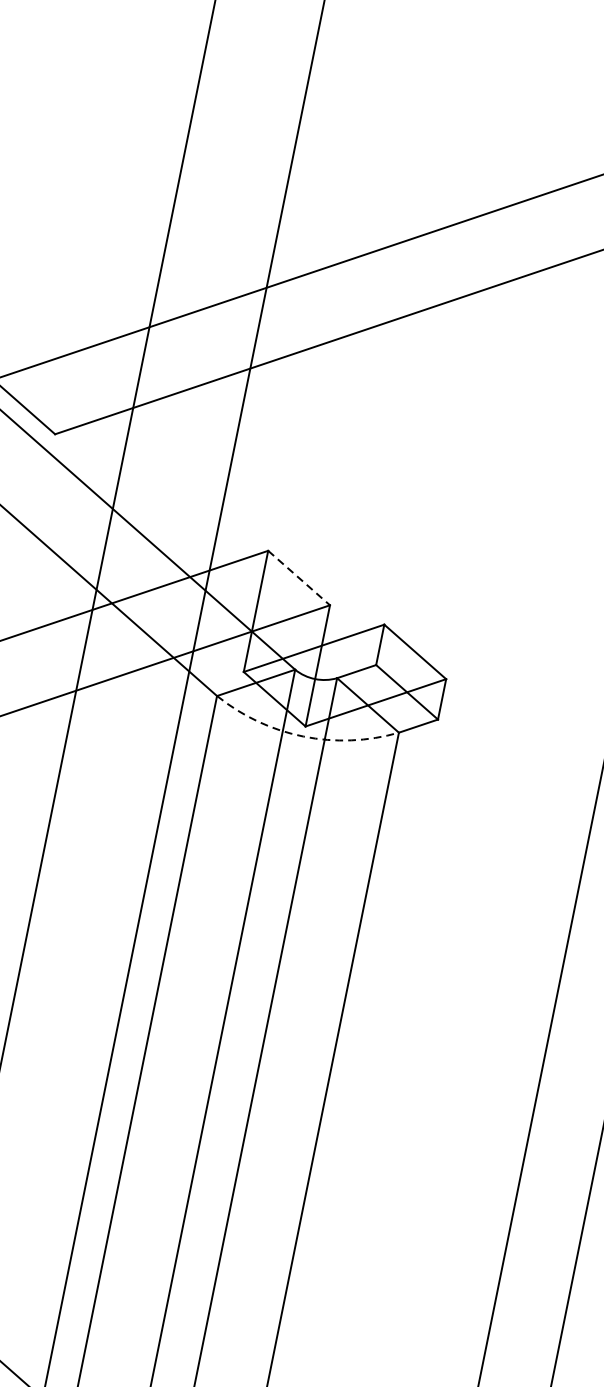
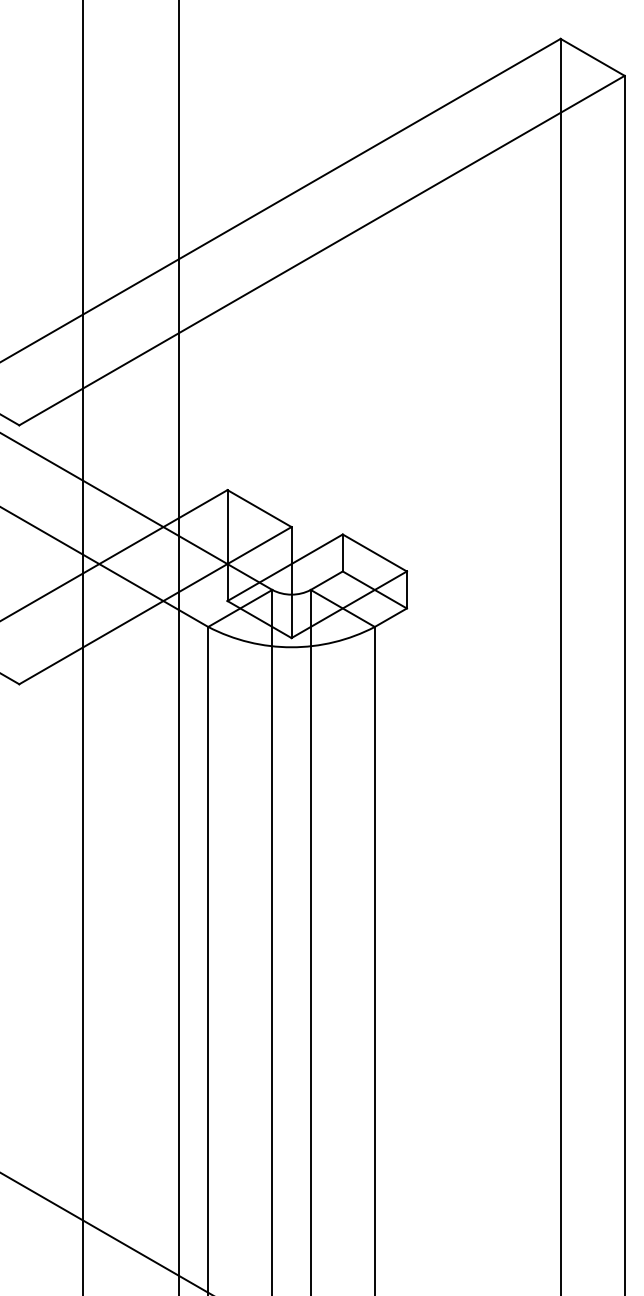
line: (299, 577) -> (259, 508), dashed -> solid
arc: (303, 736) -> (291, 647), dashed -> solid

